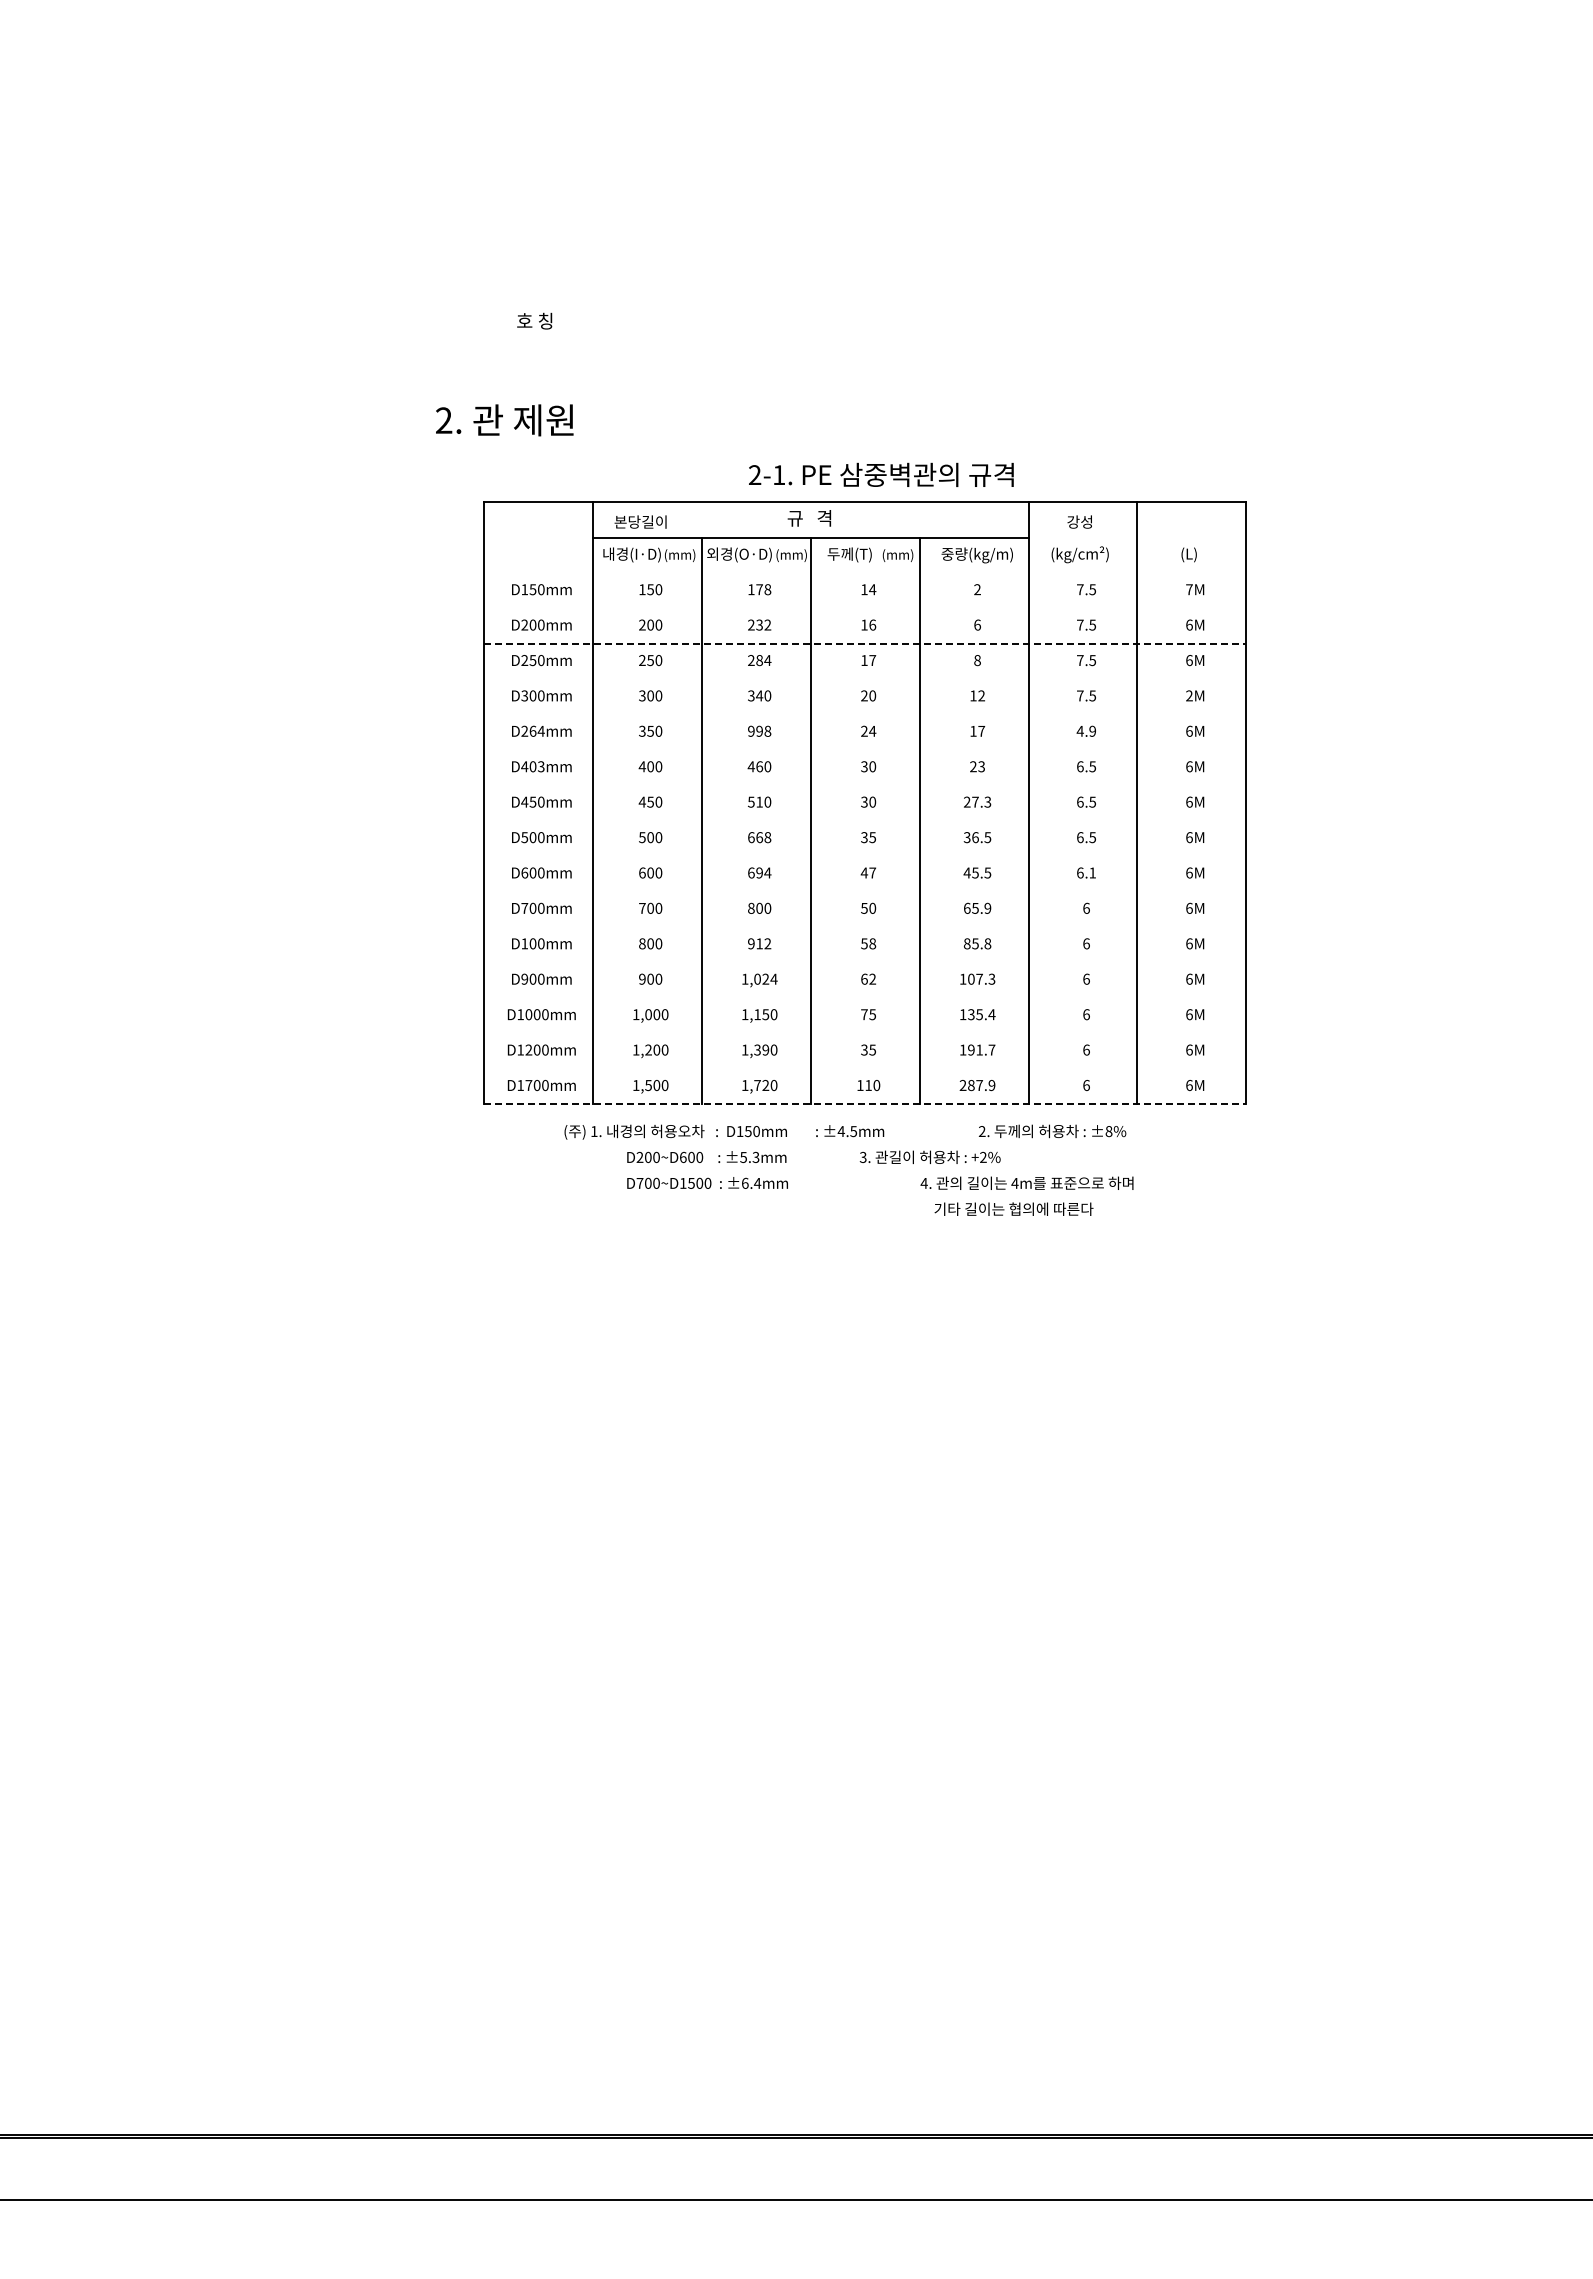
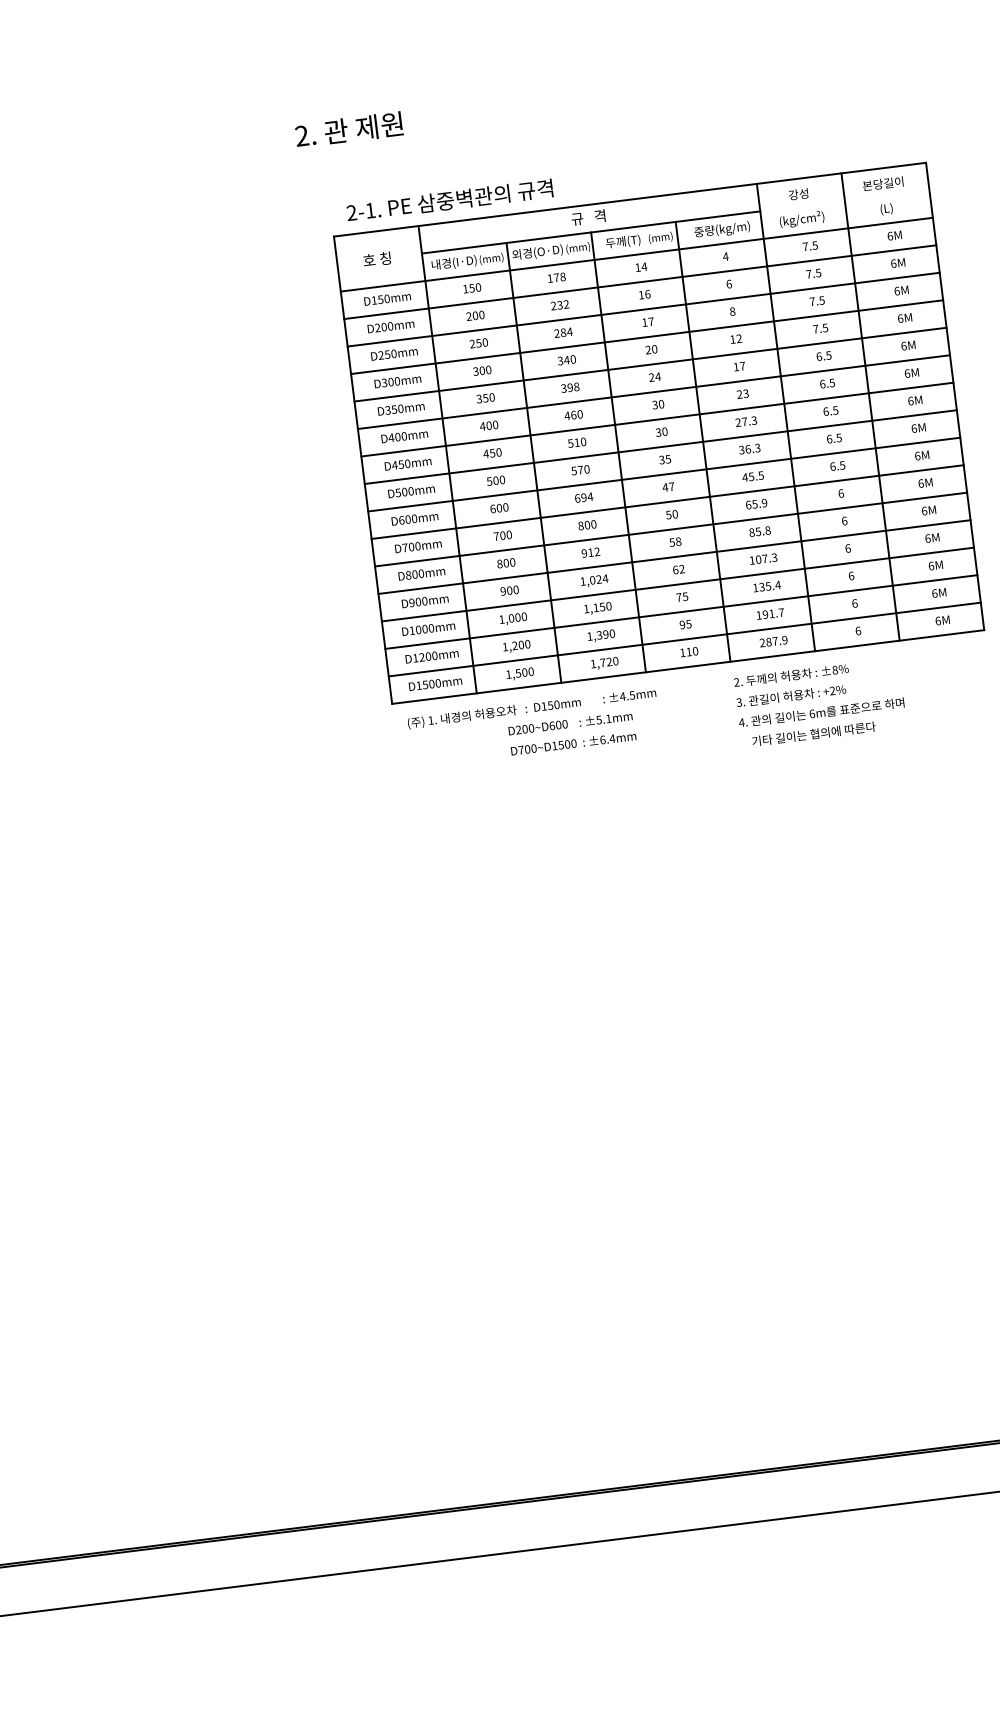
text: (534, 320) -> (376, 259), moved
text: (504, 420) -> (348, 130), moved
text: (881, 474) -> (449, 200), moved
text: (640, 521) -> (882, 183), moved
line: (864, 573) -> (636, 255), added
text: (977, 589) -> (725, 256), 2 -> 4
text: (1189, 589) -> (890, 236), 7M -> 6M
line: (864, 608) -> (639, 282), added
line: (865, 643) -> (644, 309), dashed -> solid
line: (864, 679) -> (646, 337), added
text: (1189, 695) -> (900, 318), 2M -> 6M
line: (864, 714) -> (650, 364), added
text: (532, 730) -> (393, 409), D264mm -> D350mm
text: (1086, 730) -> (823, 355), 4.9 -> 6.5
text: (751, 731) -> (564, 388), 998 -> 398
line: (864, 750) -> (653, 392), added
text: (540, 766) -> (403, 436), D403mm -> D400mm
line: (864, 785) -> (656, 419), added
line: (864, 820) -> (660, 446), added
text: (759, 837) -> (580, 470), 668 -> 570
text: (987, 837) -> (757, 448), 36.5 -> 36.3
line: (864, 856) -> (663, 474), added
text: (1092, 872) -> (842, 465), 6.1 -> 6.5
line: (864, 891) -> (667, 501), added
line: (864, 927) -> (670, 529), added
text: (524, 943) -> (408, 575), D100mm -> D800mm
line: (864, 962) -> (674, 557), added
line: (864, 998) -> (677, 584), added
line: (864, 1033) -> (680, 612), added
text: (864, 1049) -> (682, 624), 35 -> 95
line: (864, 1068) -> (684, 639), added
text: (528, 1085) -> (425, 684), D1700mm -> D1500mm
line: (865, 1104) -> (688, 667), dashed -> solid
text: (724, 1131) -> (532, 707), moved
text: (1052, 1131) -> (791, 675), moved
text: (929, 1156) -> (790, 695), moved
text: (755, 1157) -> (608, 718), ±5.3mm -> ±5.1mm
text: (1014, 1182) -> (811, 713), 4m -> 6m

